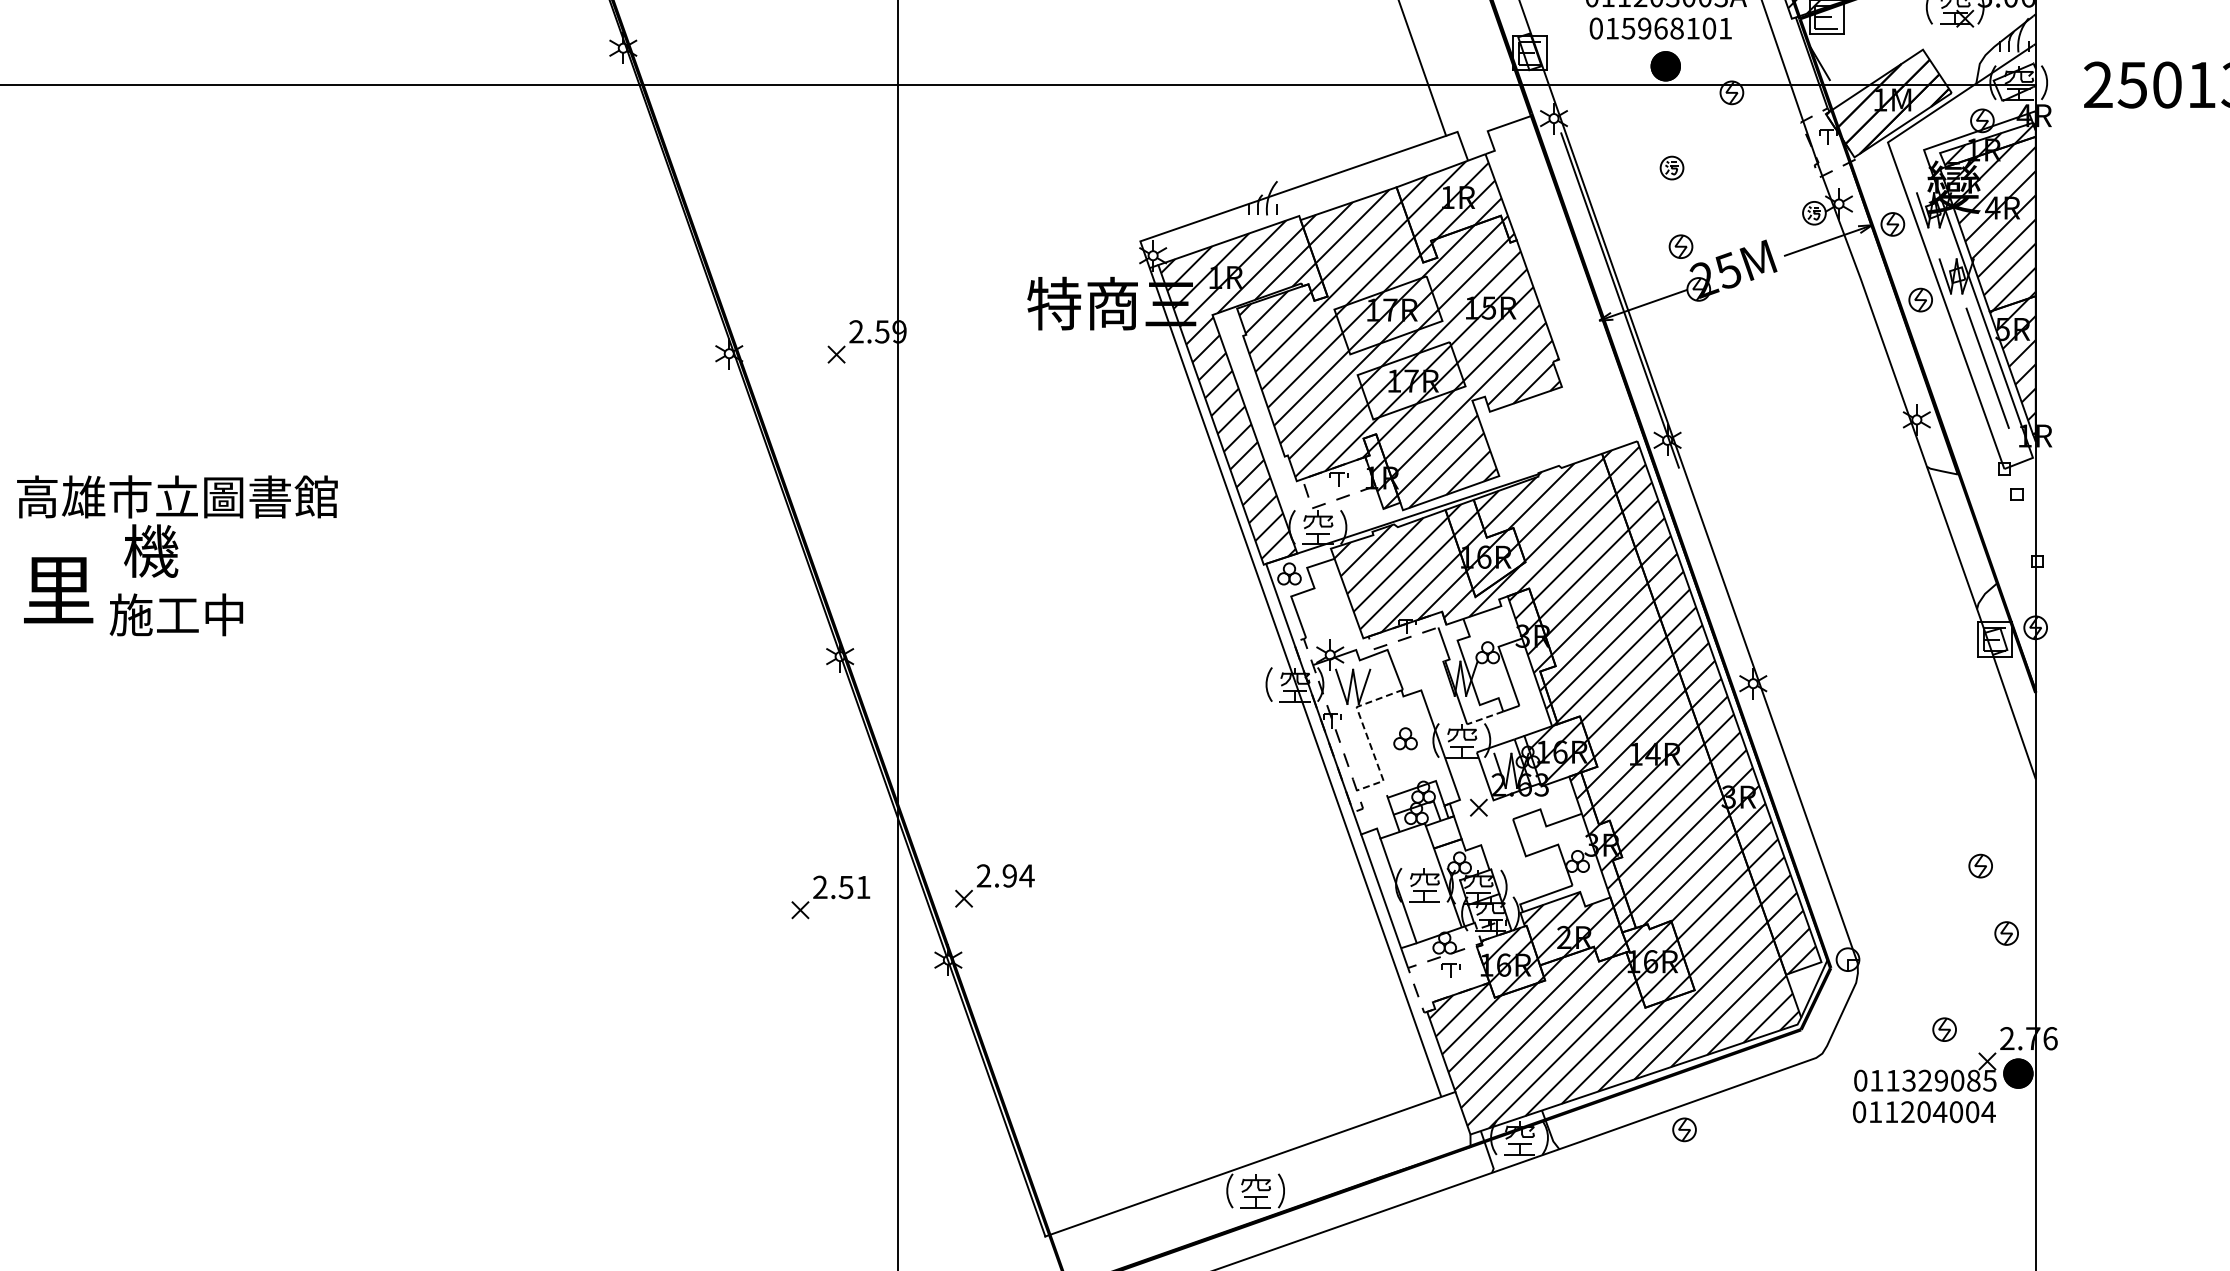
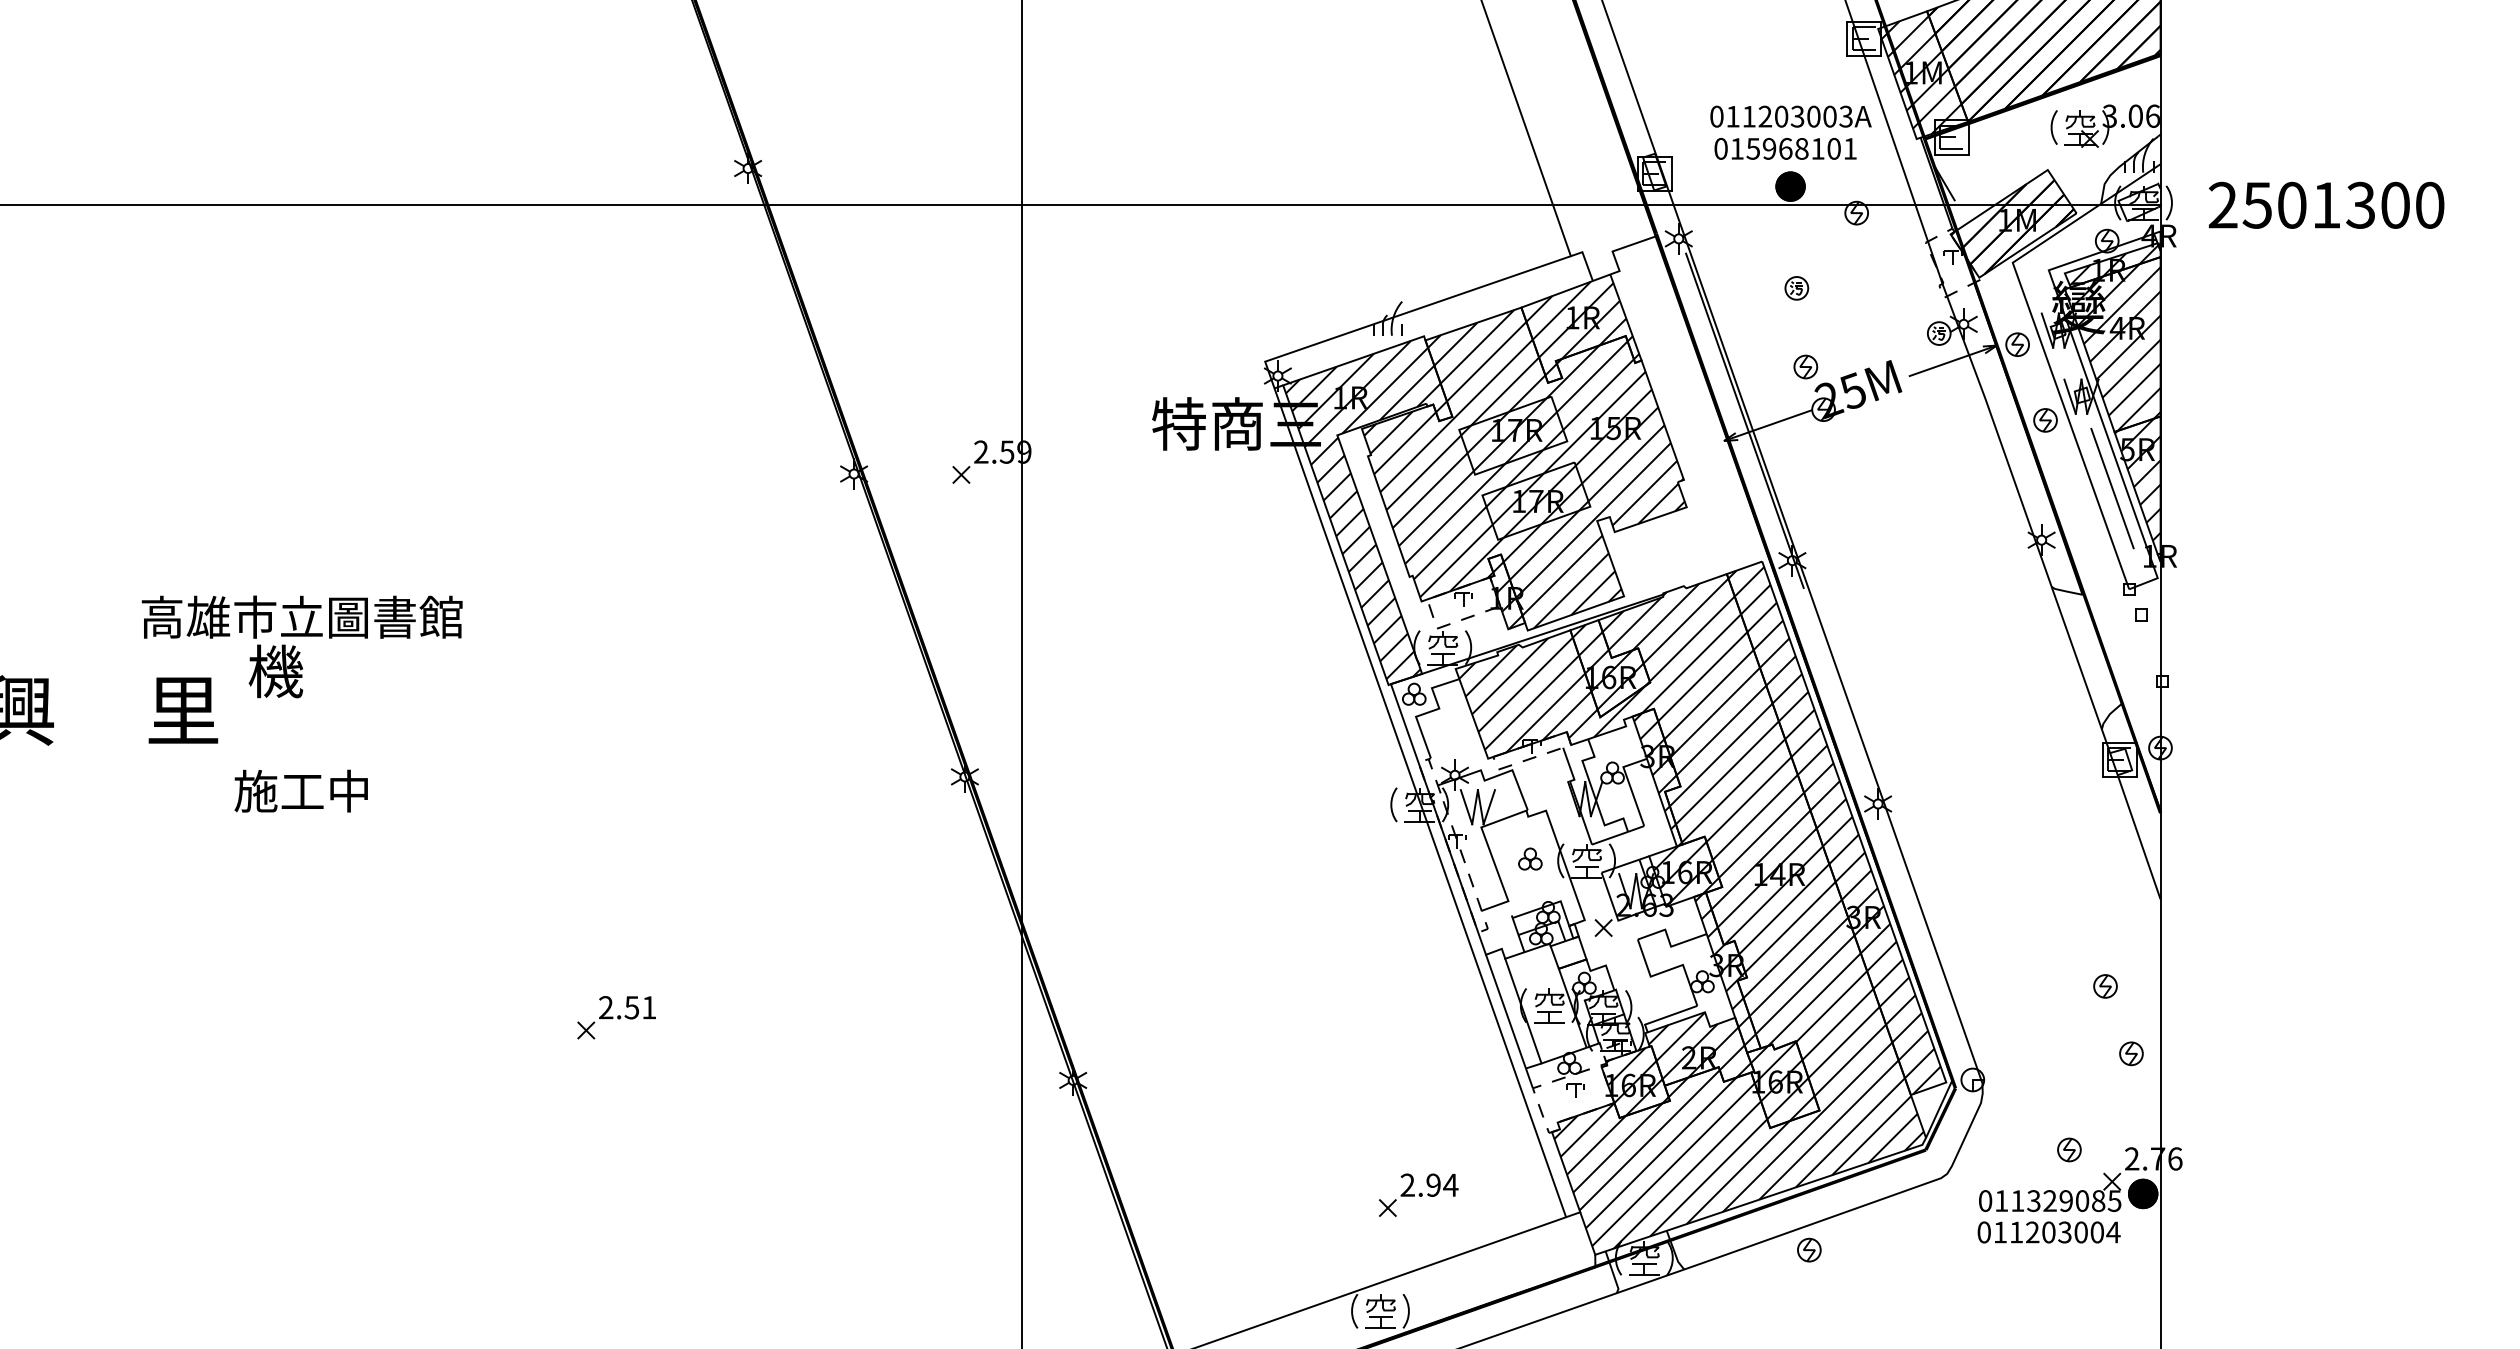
text: (175, 614) -> (300, 790), moved
line: (1484, 718) -> (1609, 838), dashed -> solid
line: (1366, 734) -> (1491, 854), dashed -> solid
part: (994, 885) -> (1418, 1194), moved
part: (830, 897) -> (616, 1017), moved
text: (1939, 1112) -> (2064, 1232), 011204004 -> 011203004

